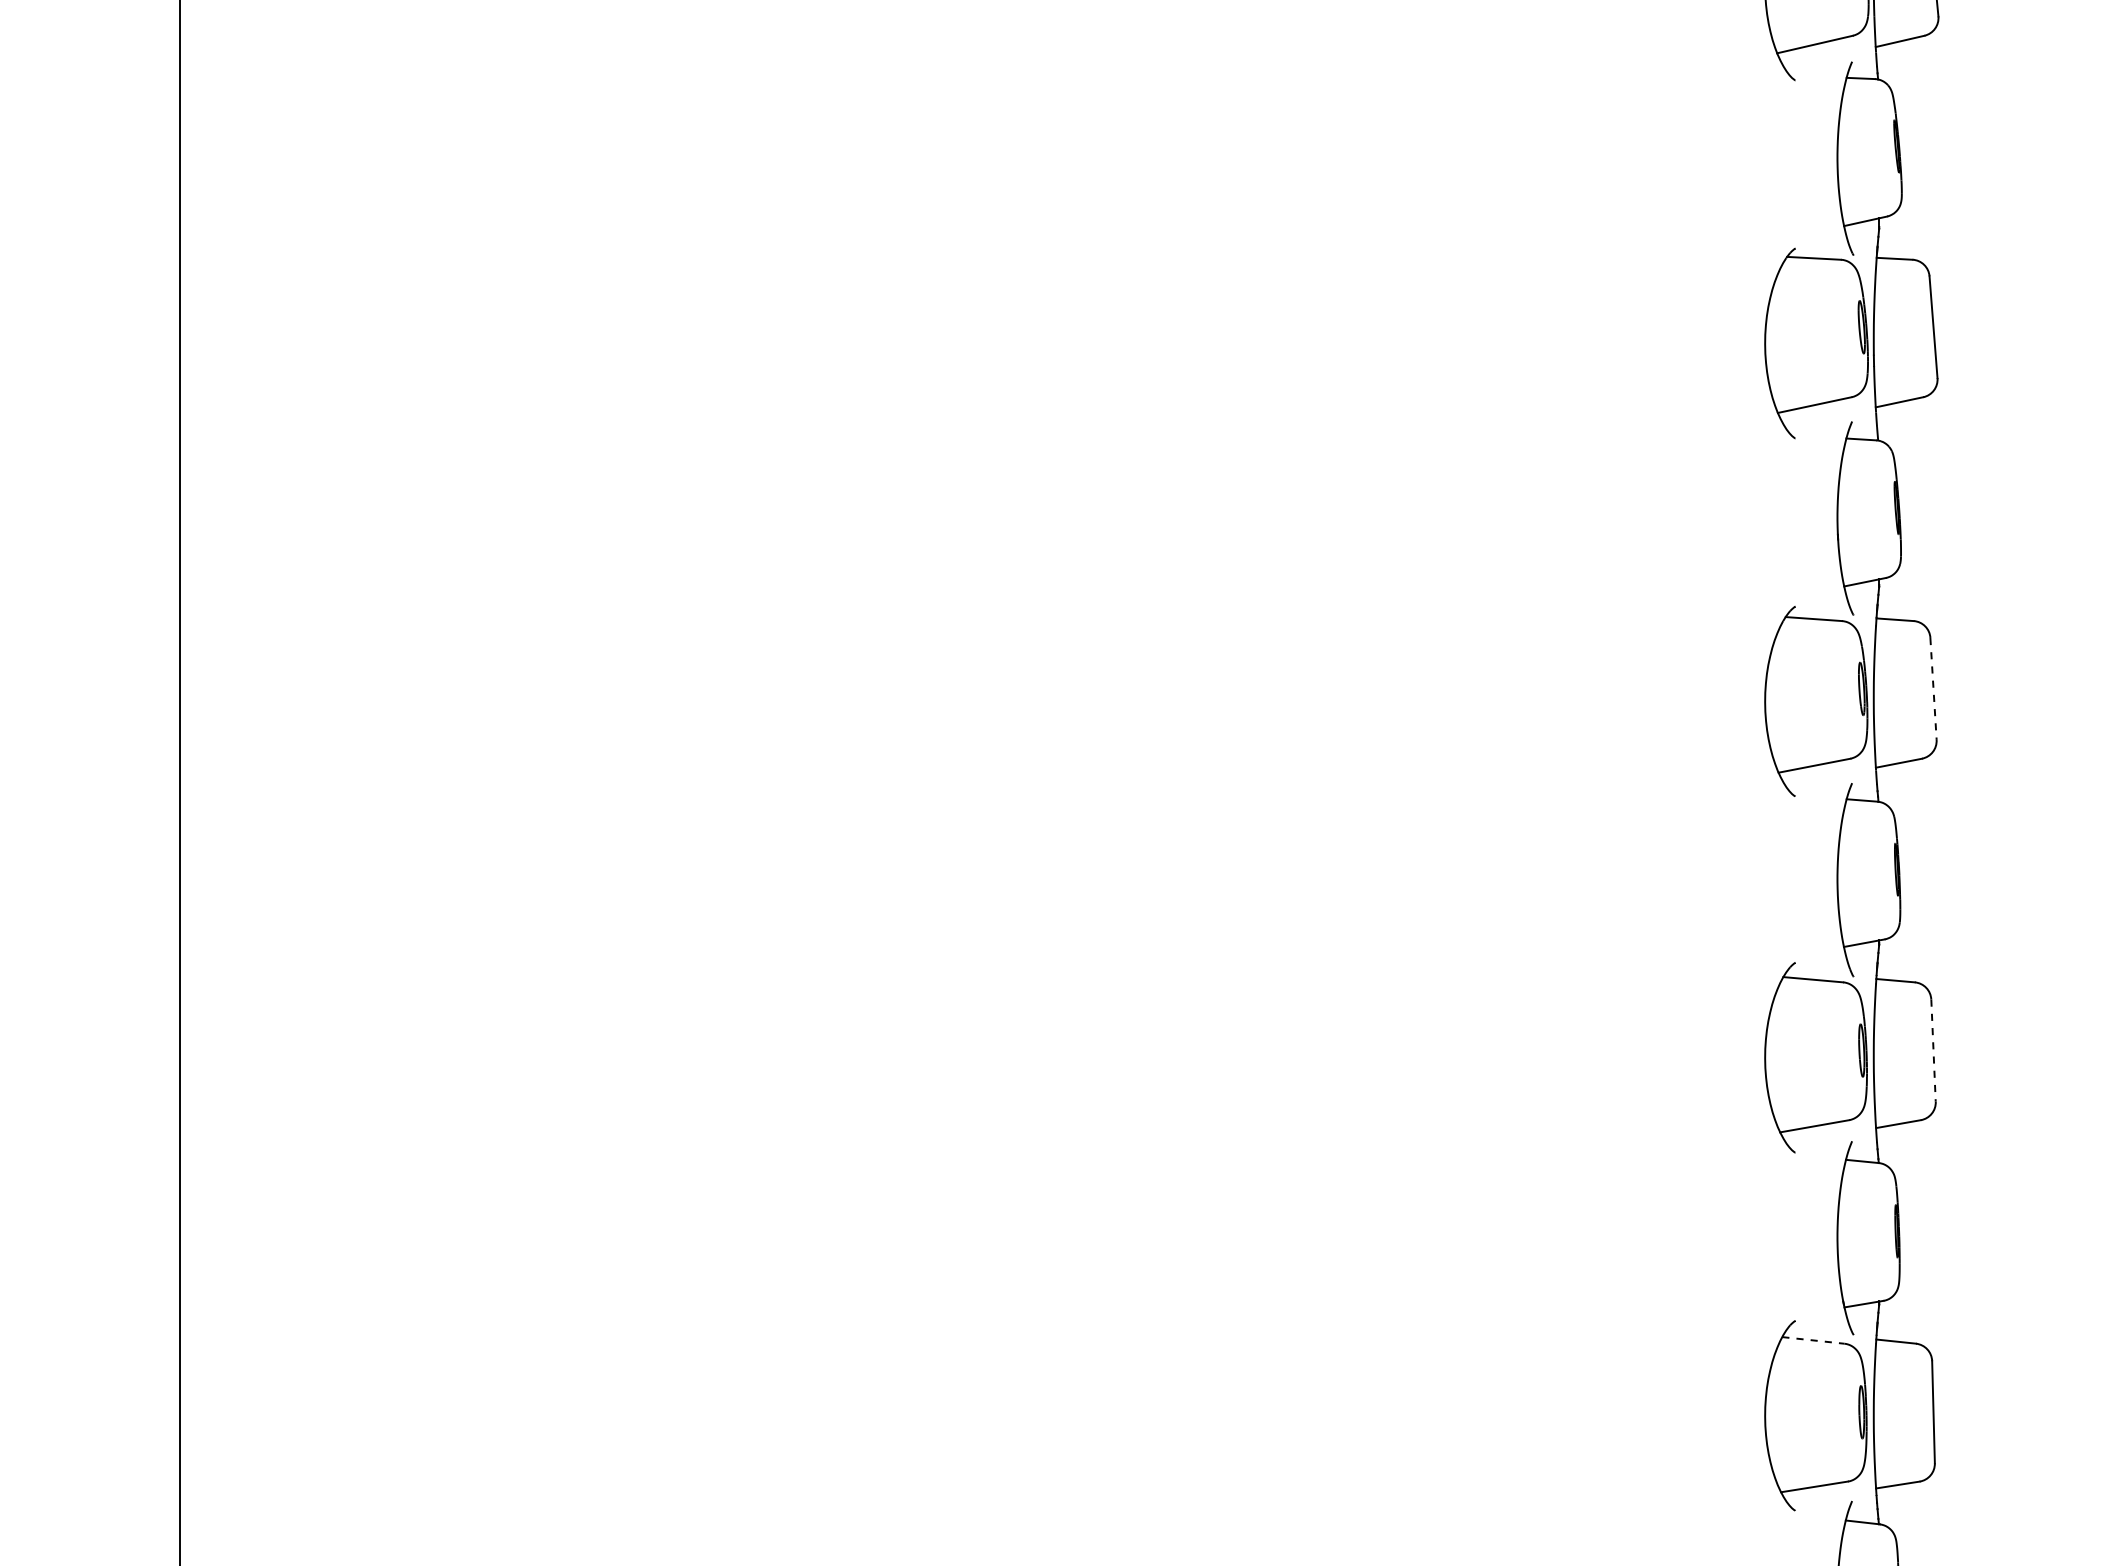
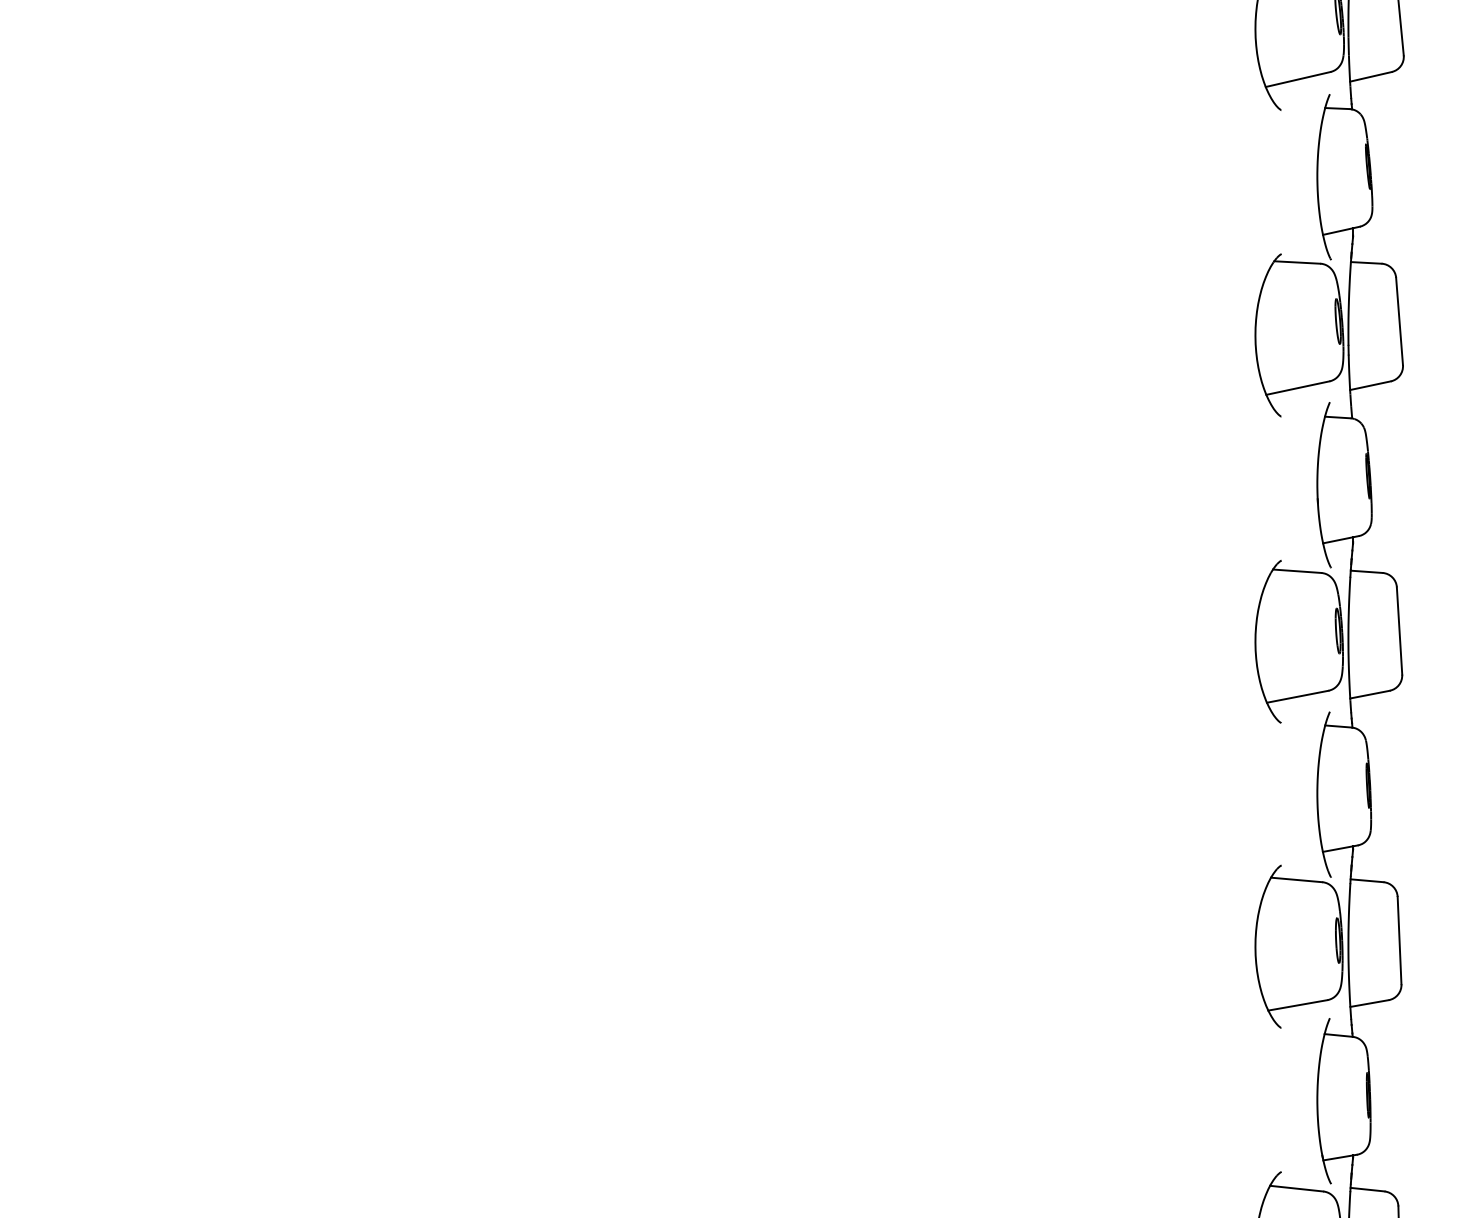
line: (1933, 689) -> (1399, 631), dashed -> solid
line: (1933, 1051) -> (1399, 941), dashed -> solid
line: (1813, 1340) -> (1296, 1188), dashed -> solid

